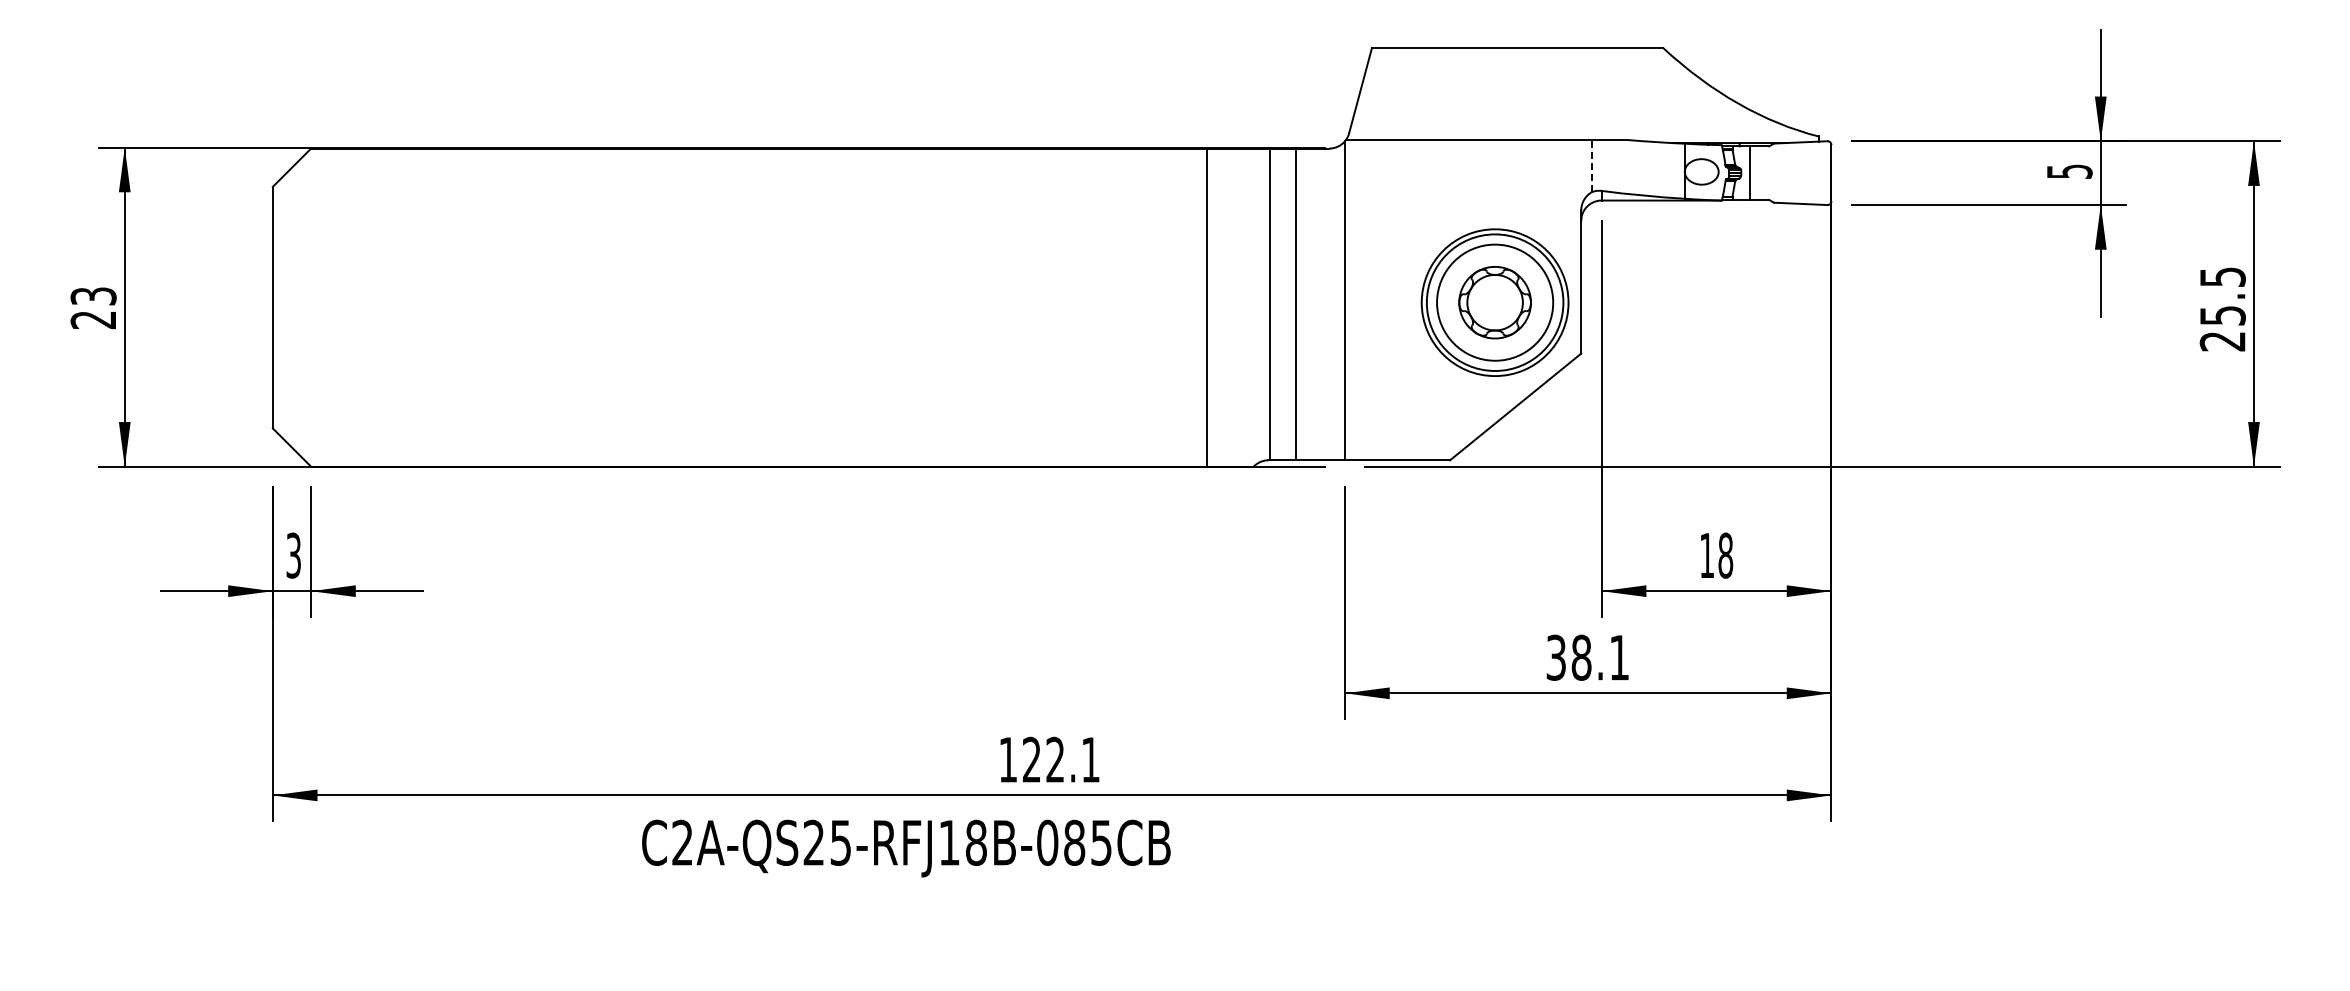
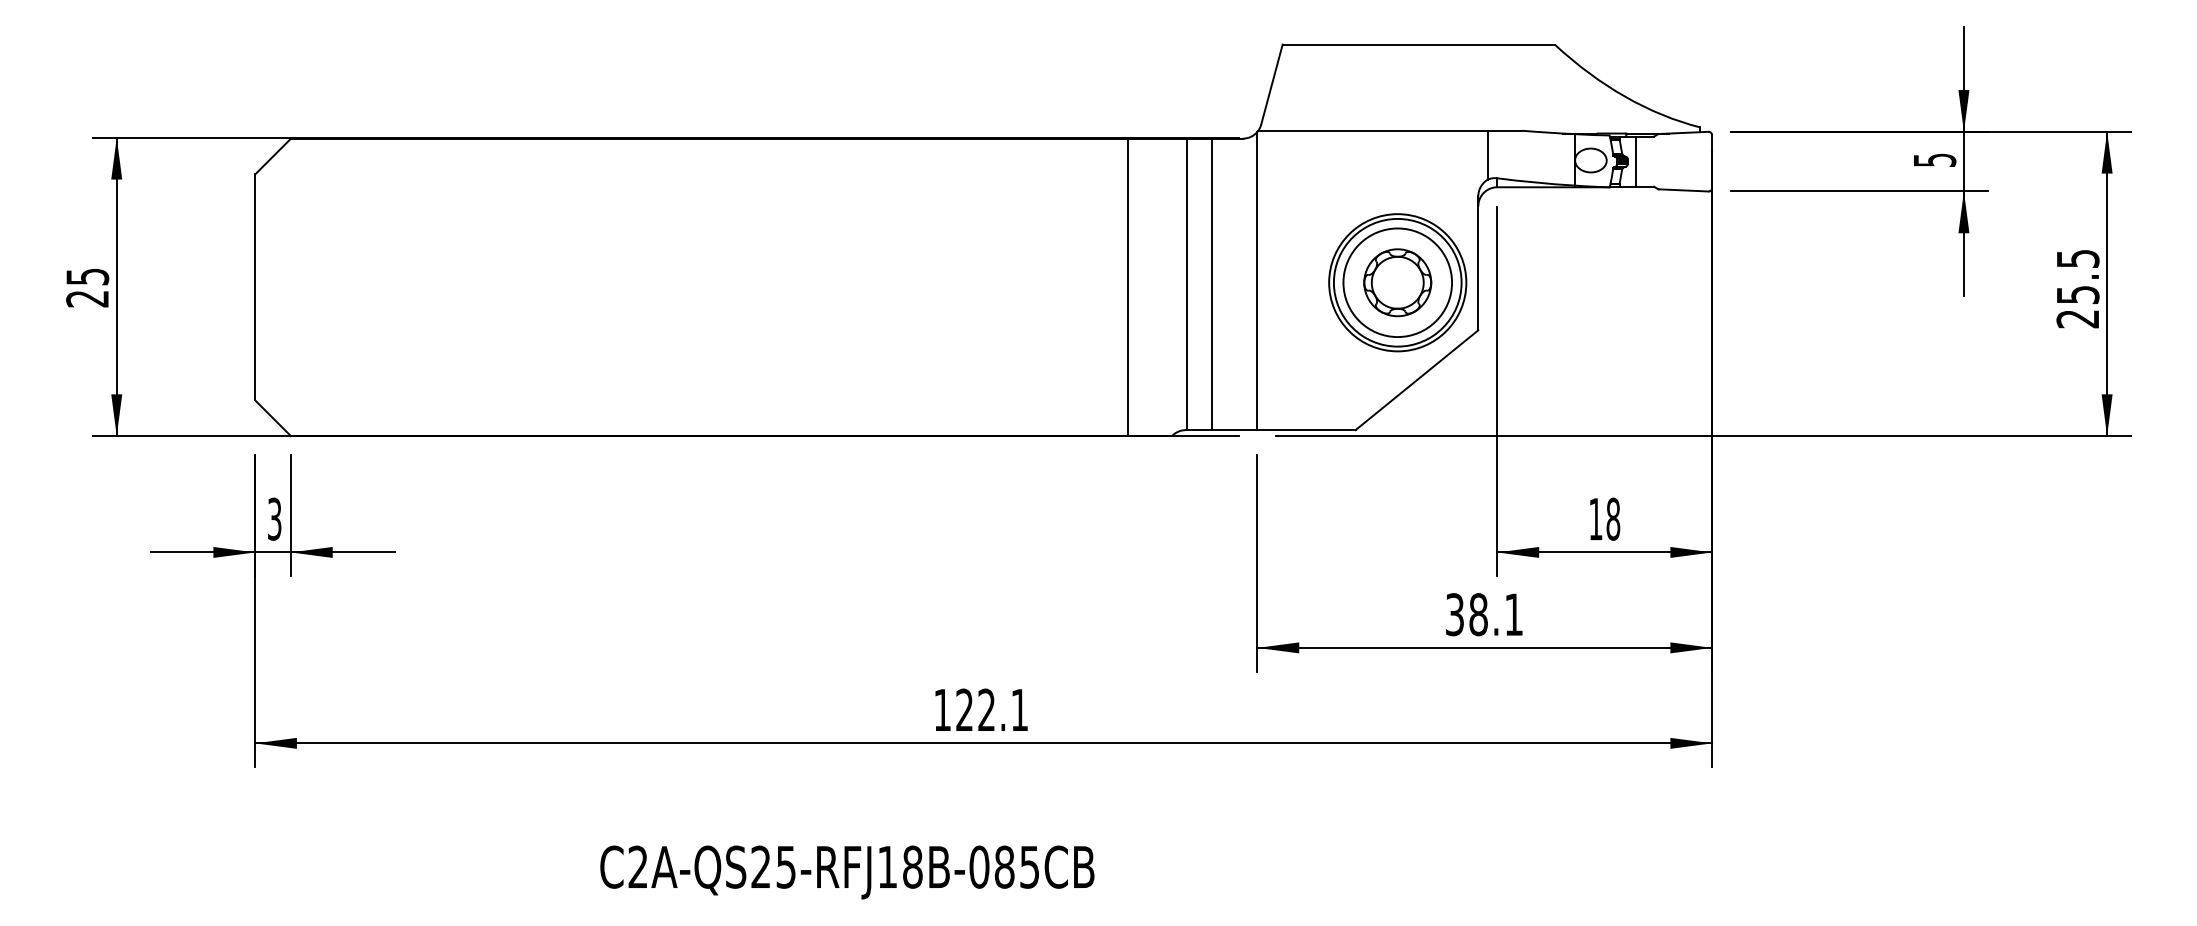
line: (1591, 165) -> (1487, 154), dashed -> solid
text: (93, 295) -> (87, 276), 23 -> 25
text: (906, 848) -> (847, 872), moved

